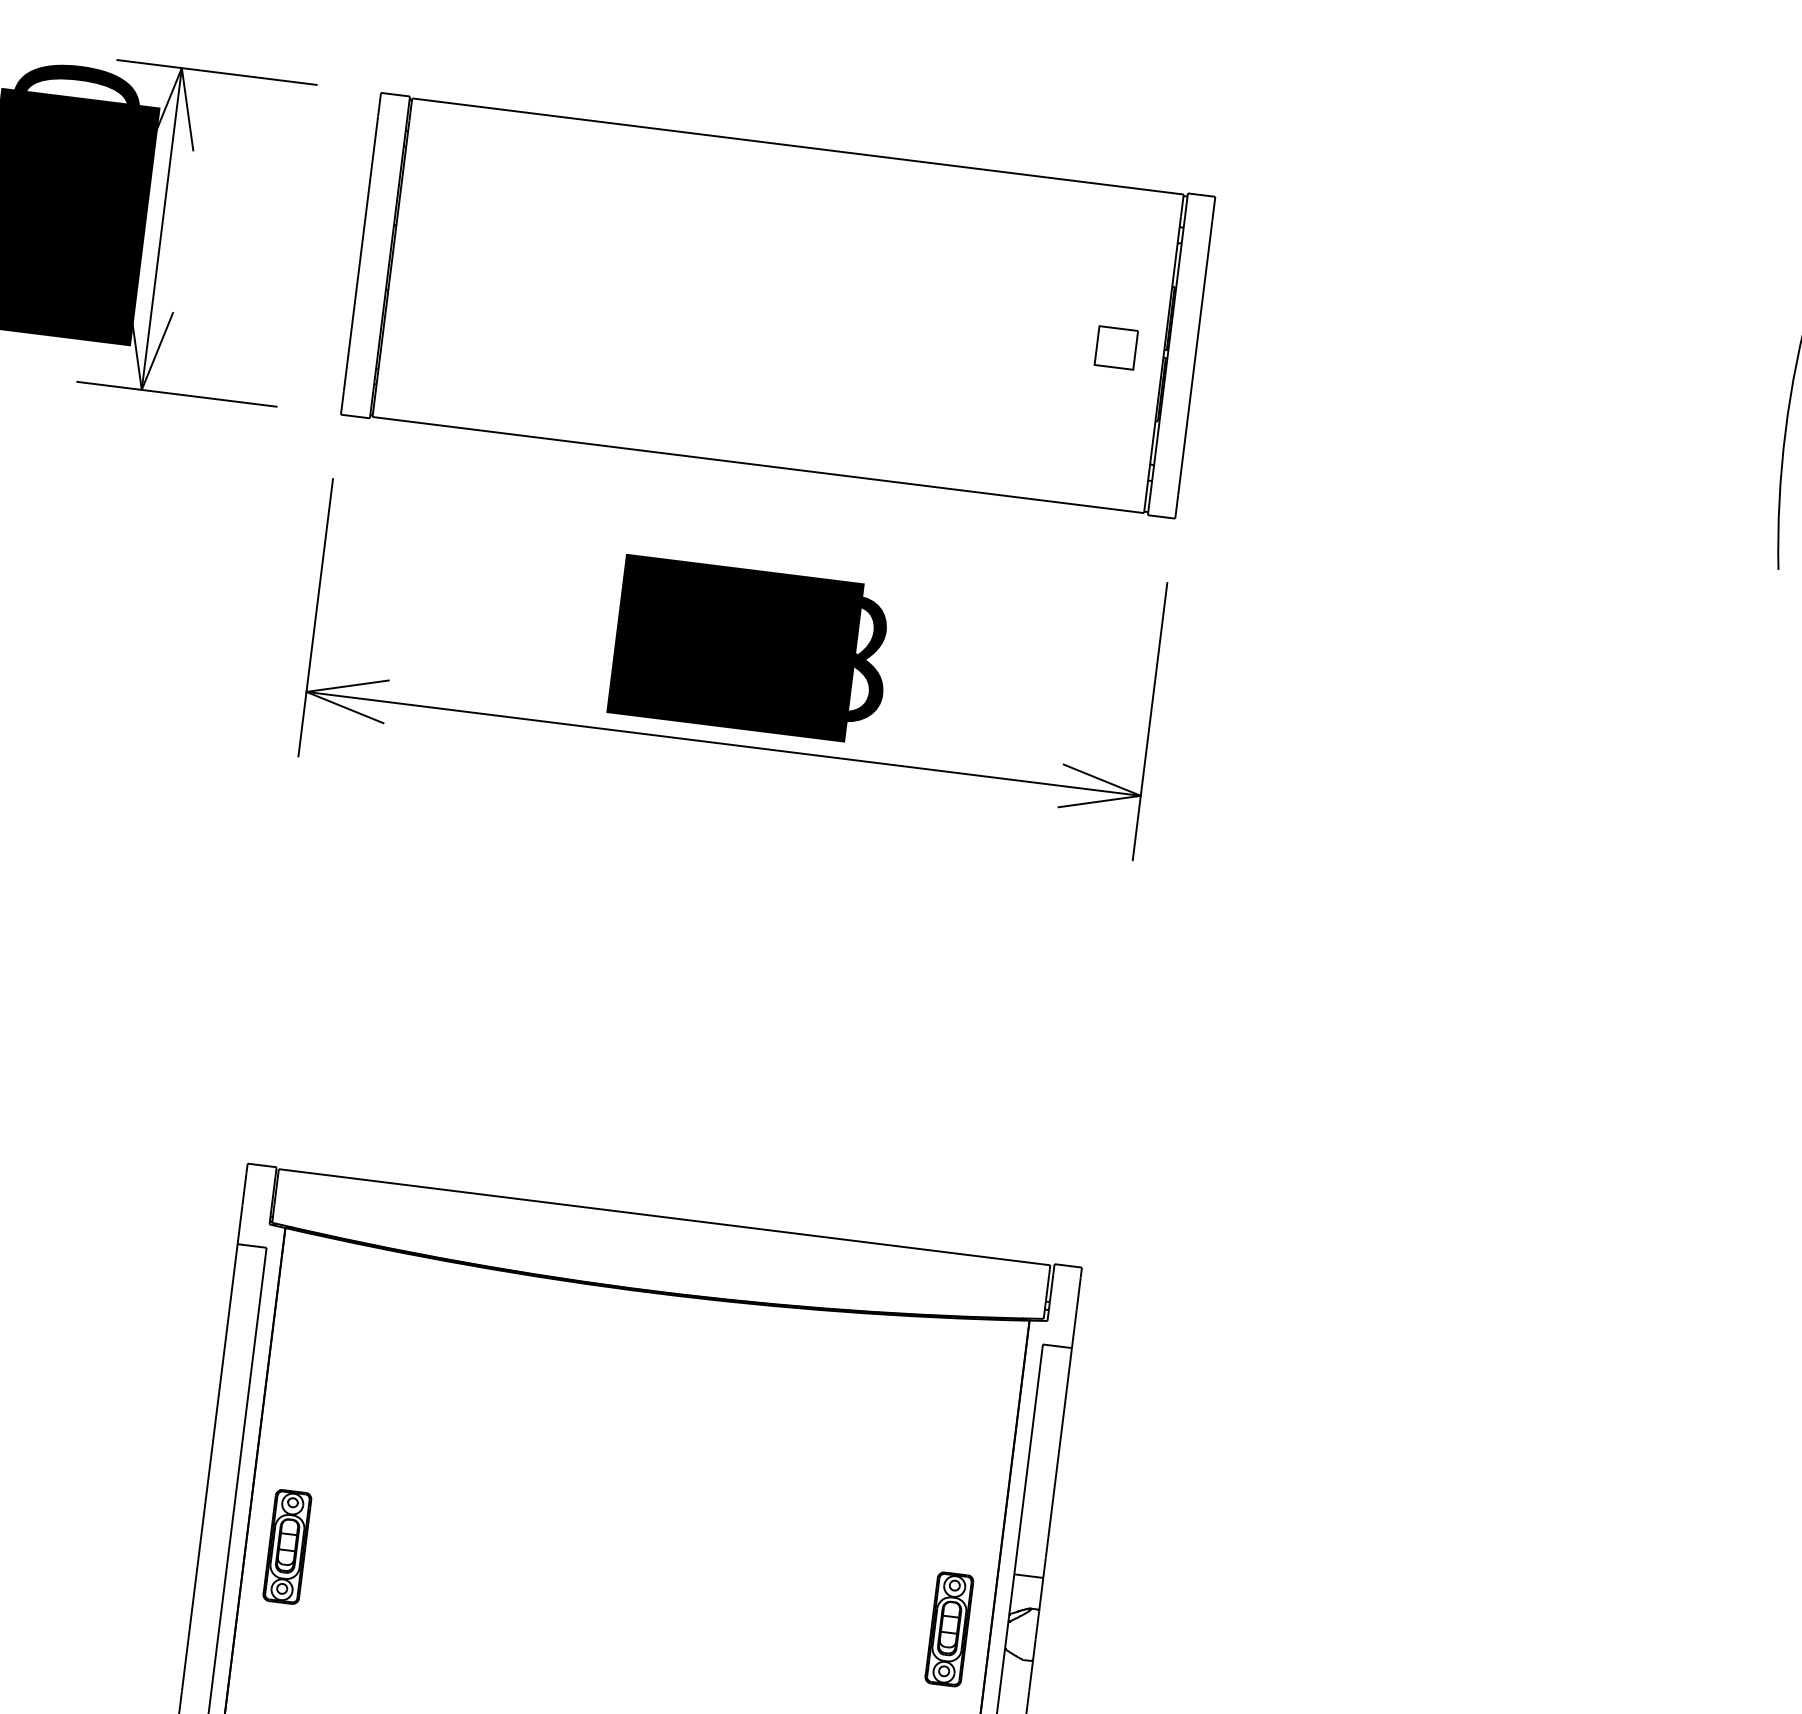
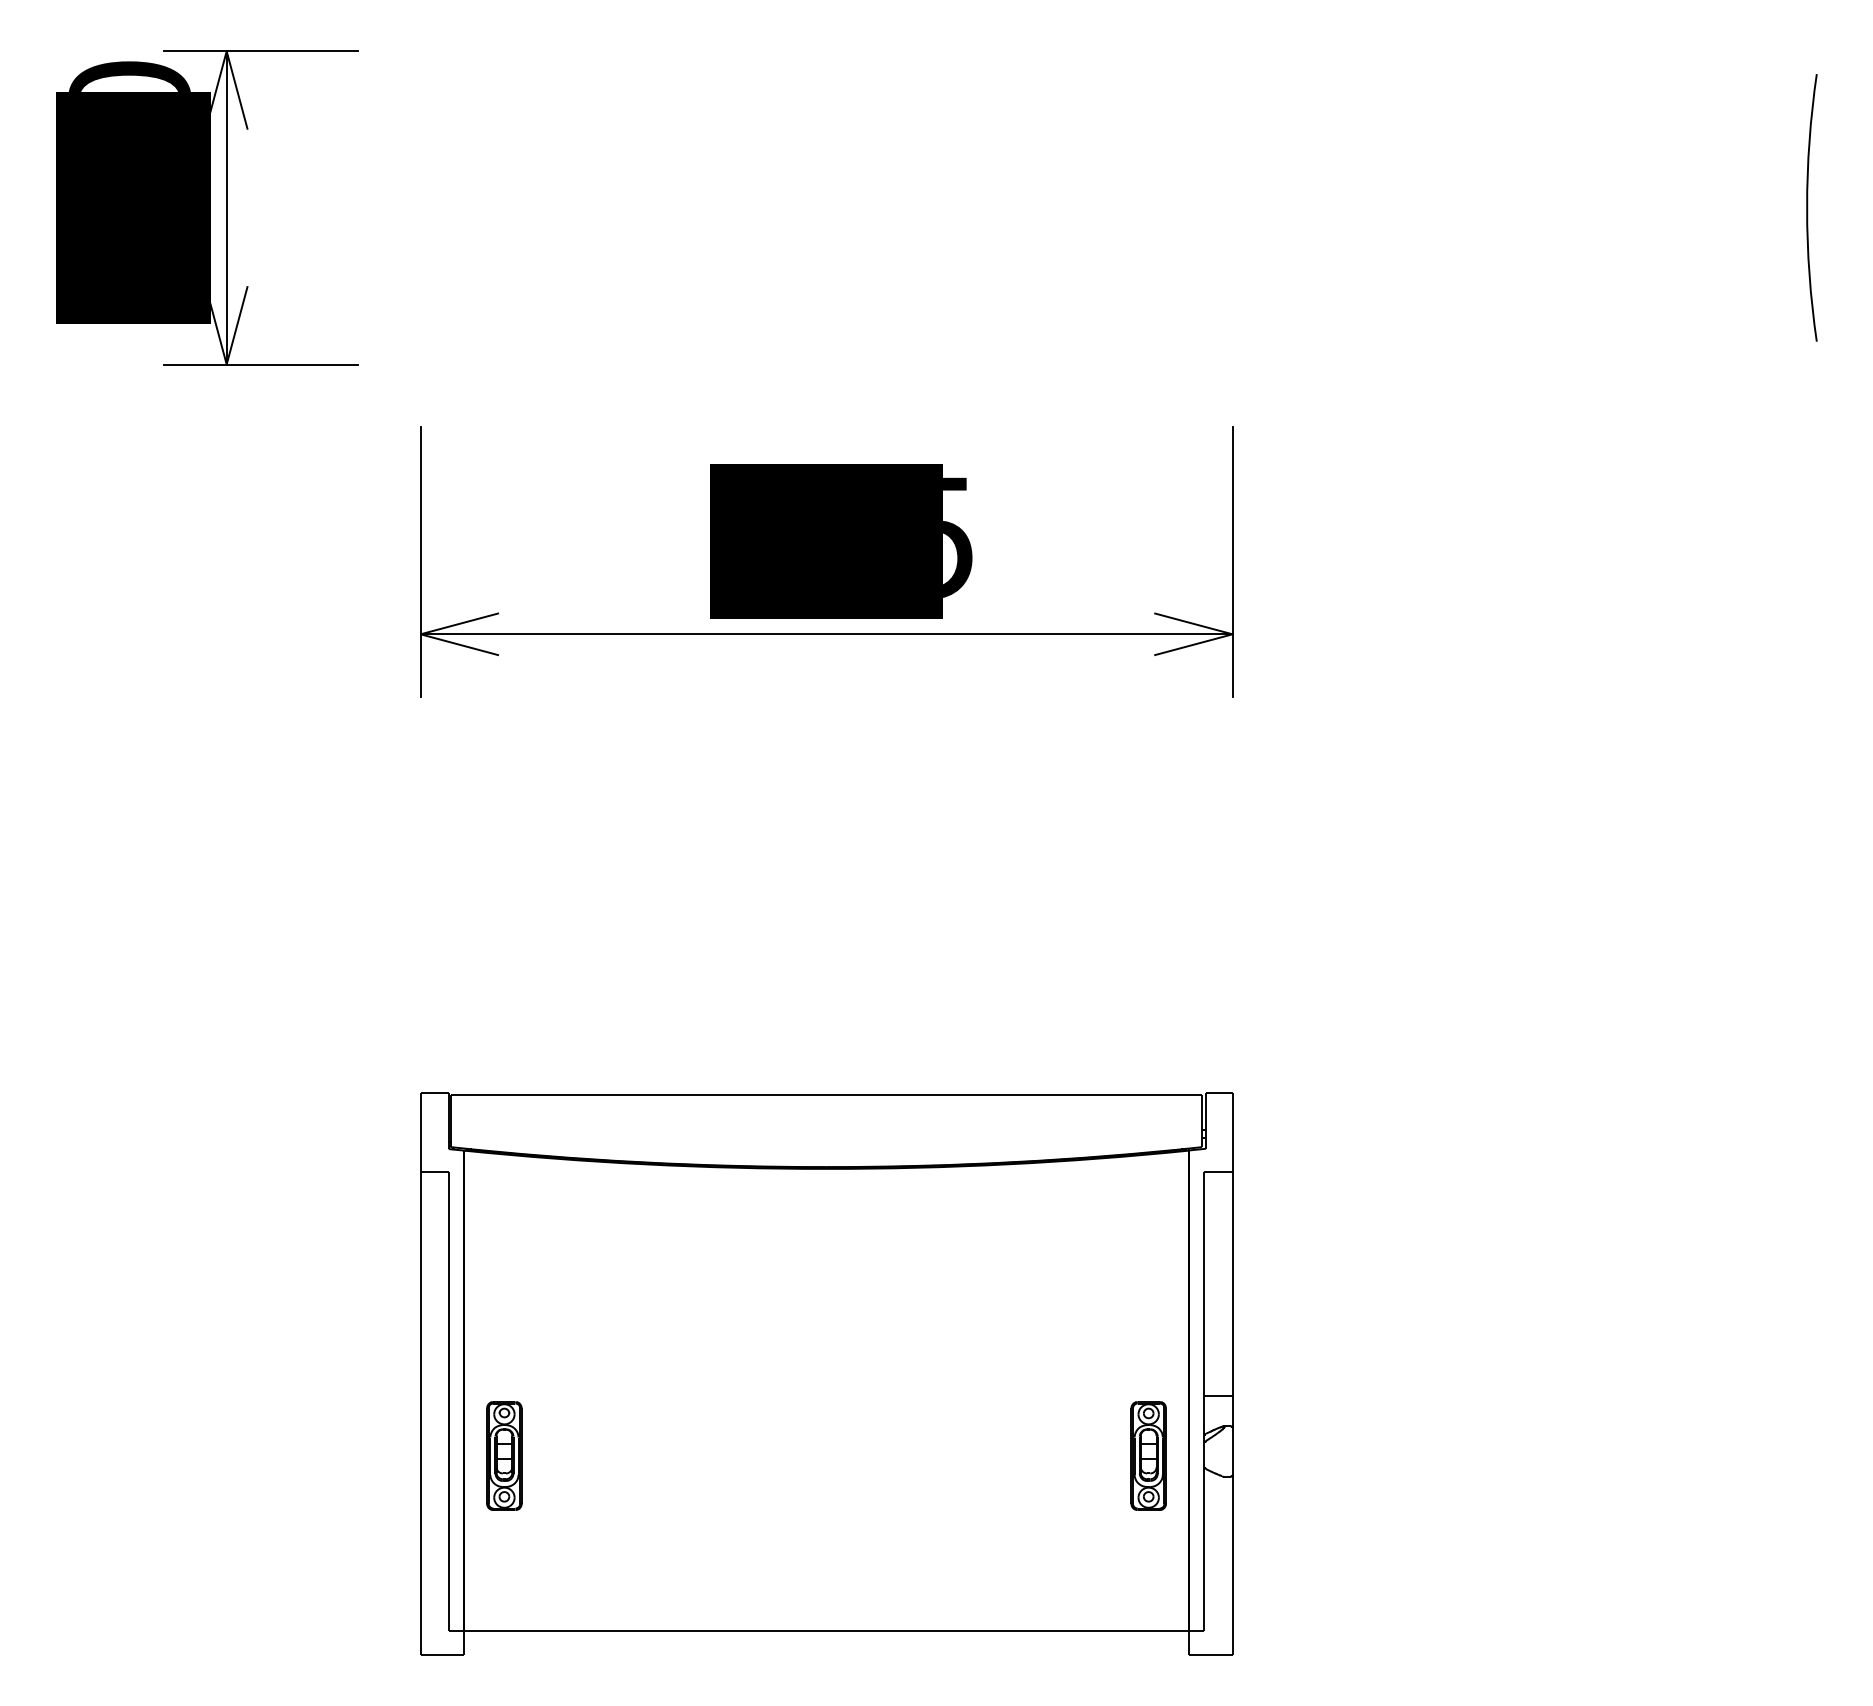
part: (778, 305) -> (826, 207), removed
text: (871, 661) -> (958, 537), 518 -> 315

